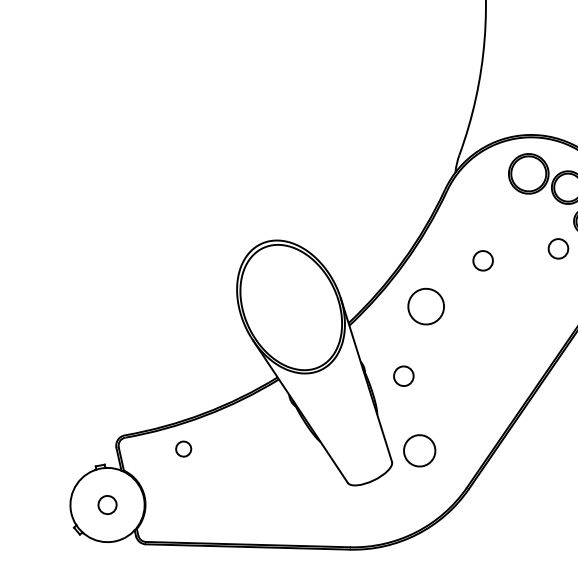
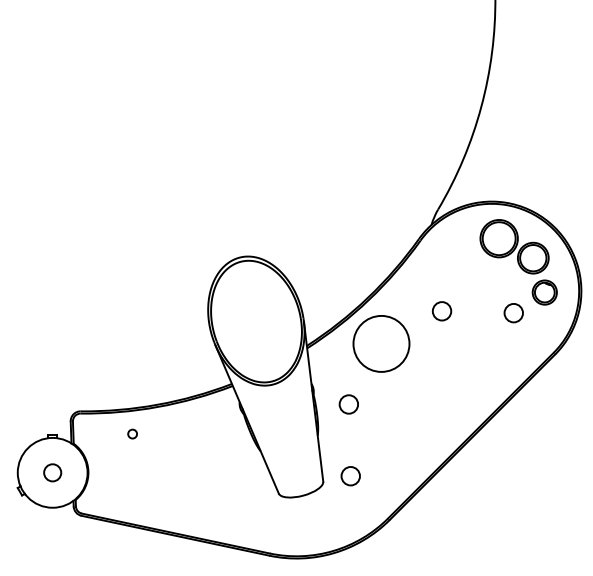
circle: (426, 306) -> (381, 343), size x1.67
circle: (183, 448) -> (132, 433), size x0.62
circle: (419, 451) -> (350, 476), size x0.62

